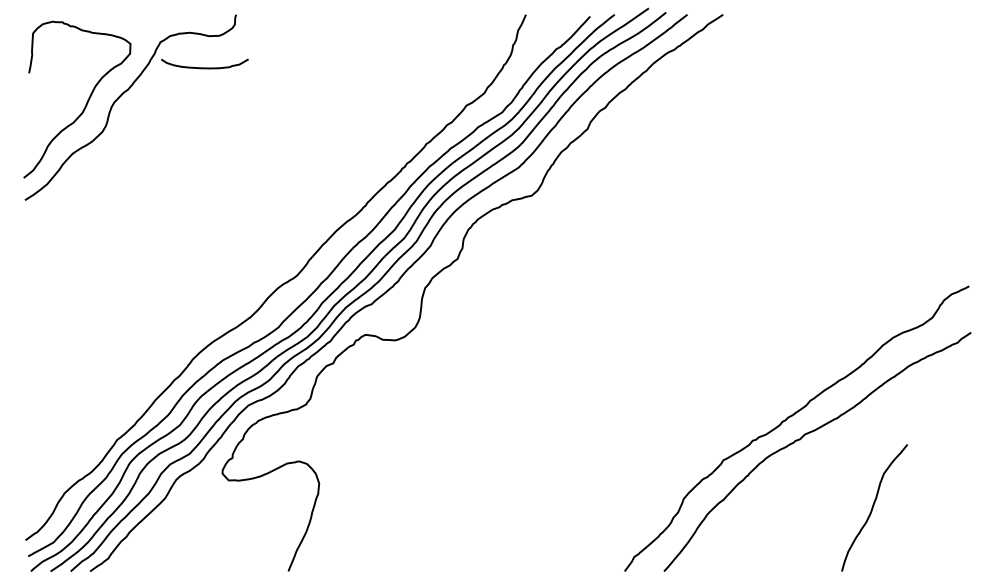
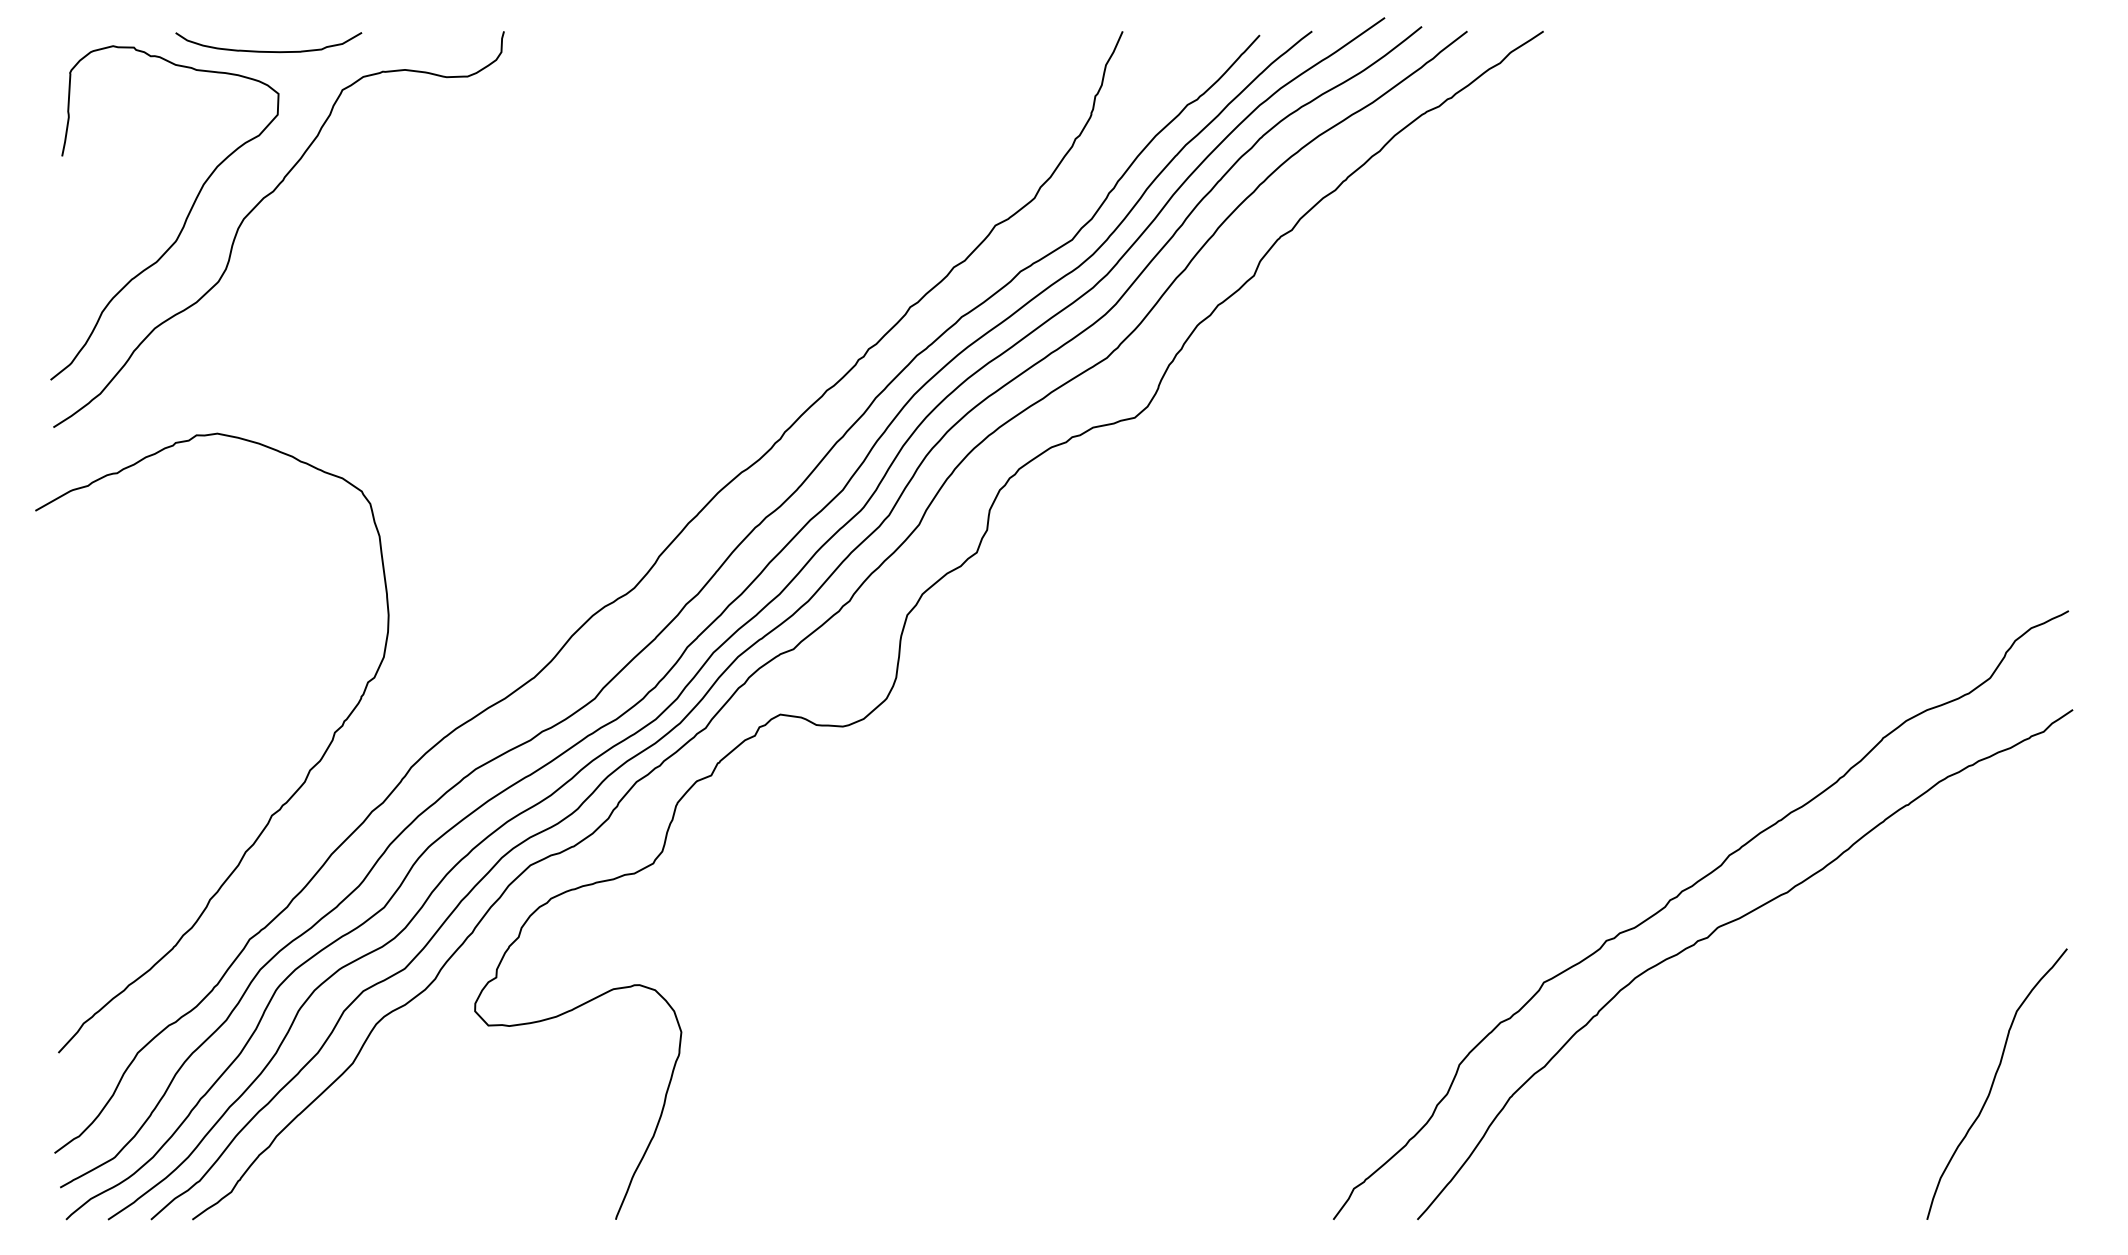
curve: (204, 67) -> (267, 50), moved
curve: (131, 376) -> (280, 803), added
curve: (873, 507) -> (1994, 1083), moved

